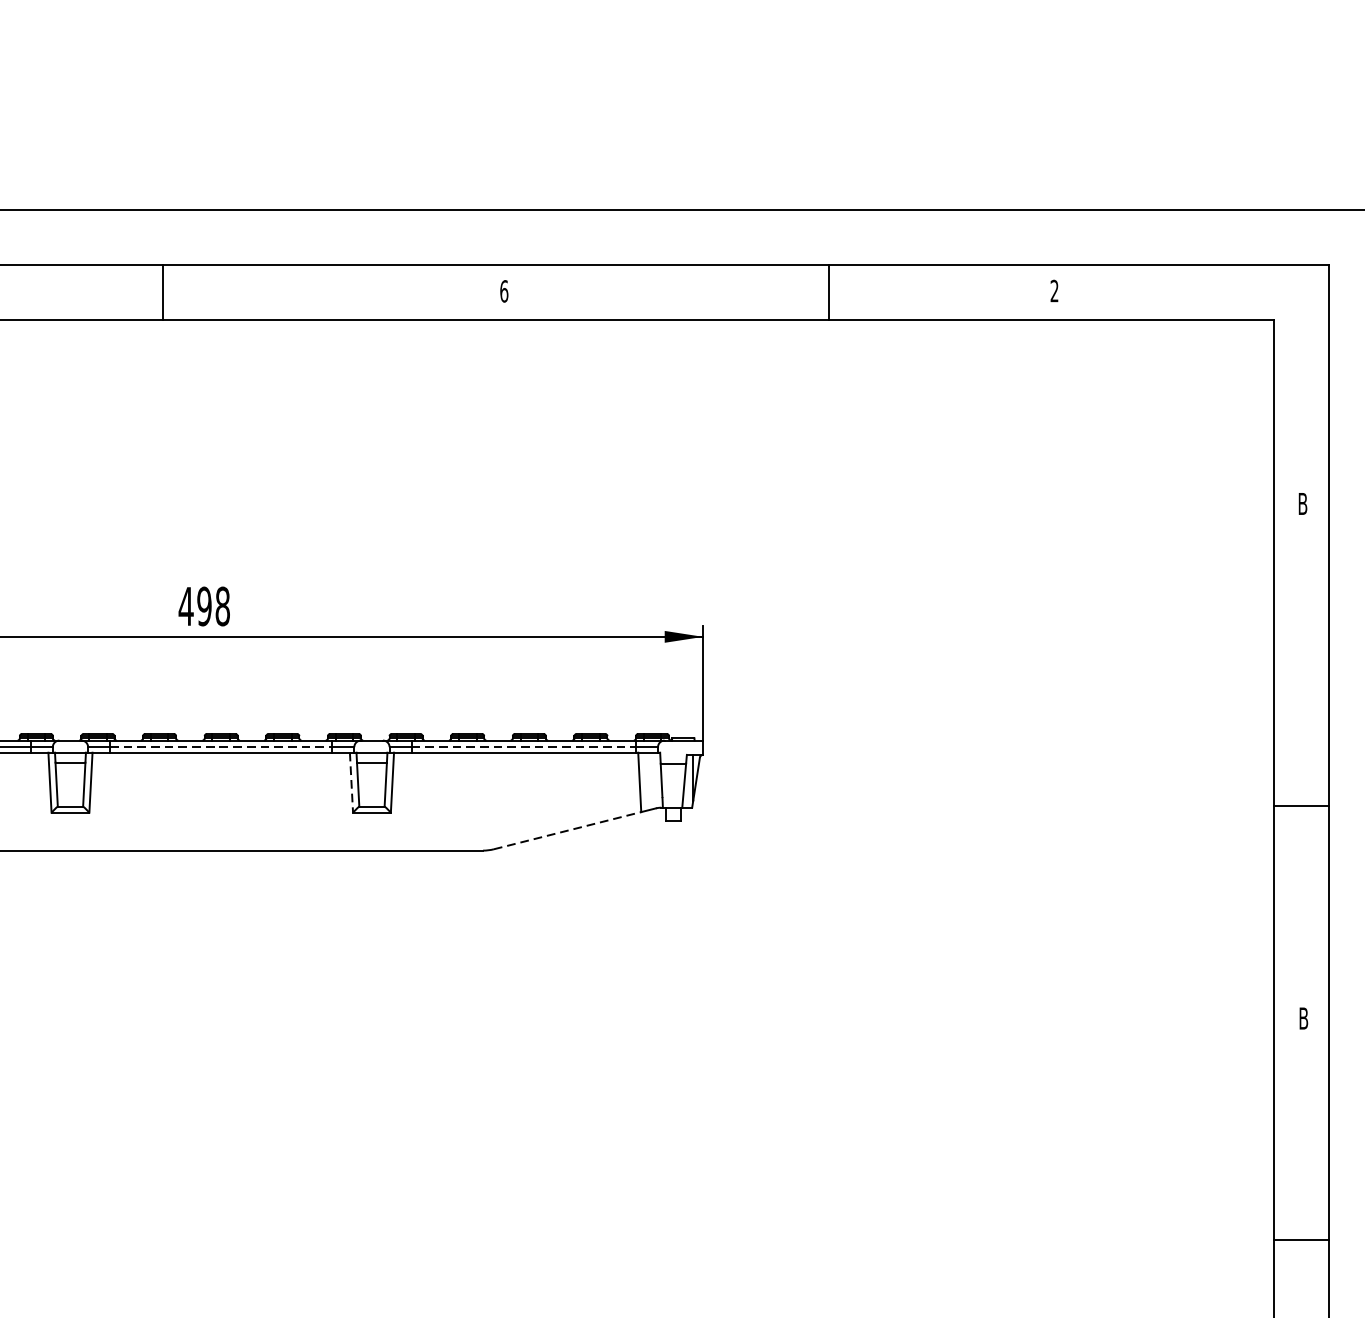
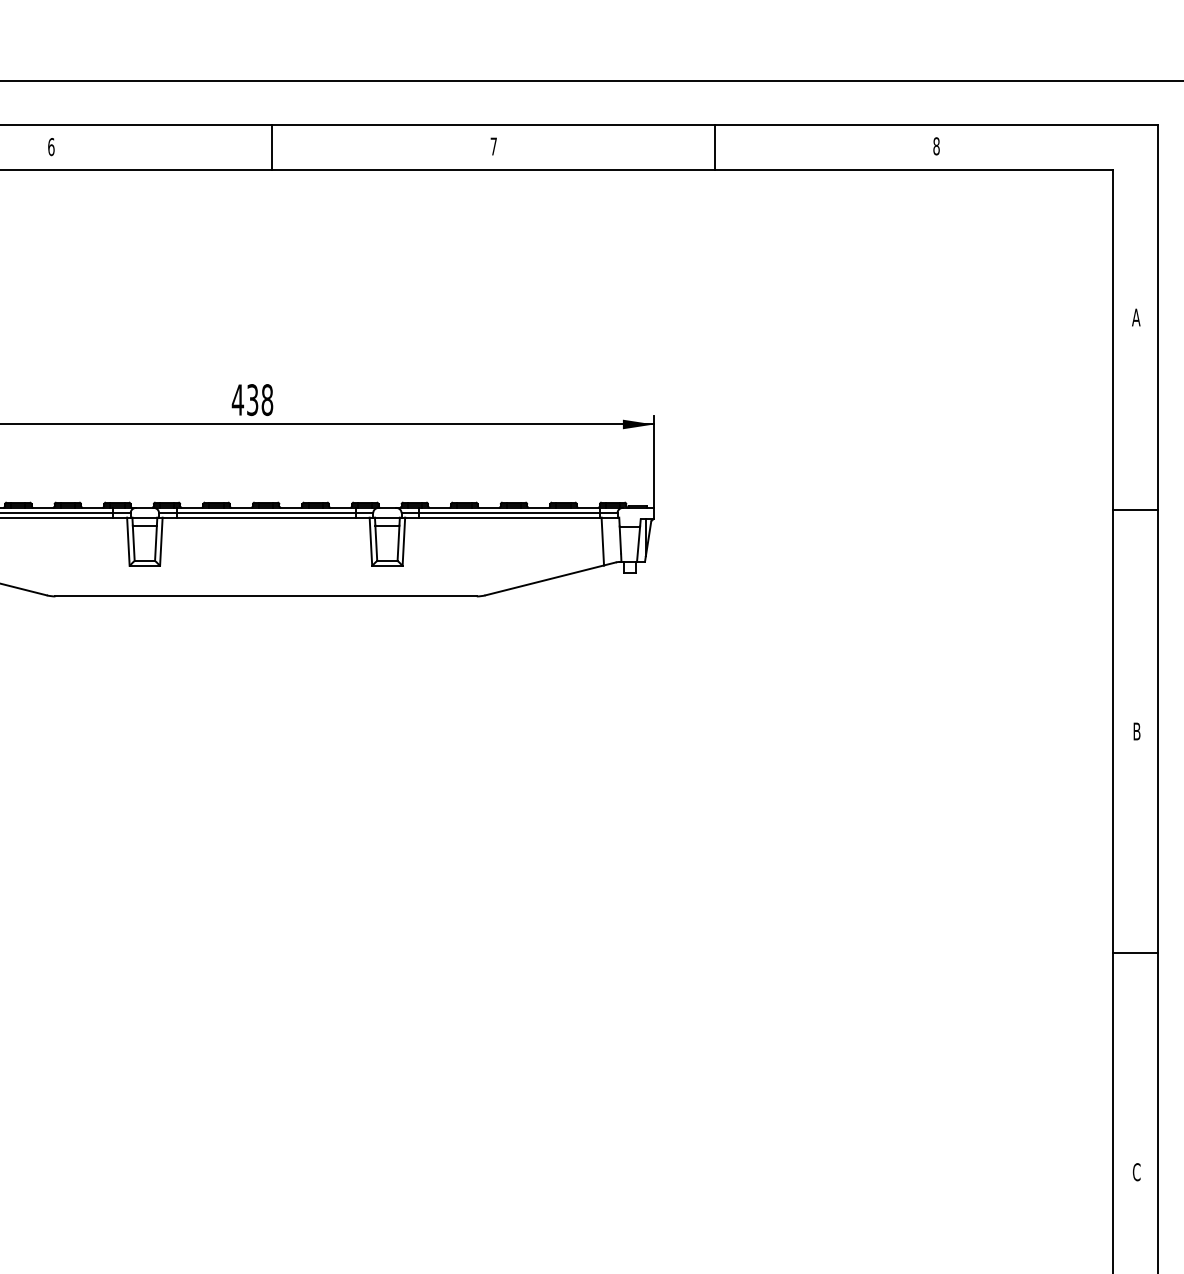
text: (503, 291) -> (493, 146), 6 -> 7
text: (1054, 291) -> (936, 146), 2 -> 8
line: (163, 292) -> (272, 147), moved
line: (828, 292) -> (714, 147), moved
text: (1303, 503) -> (1136, 317), B -> A
text: (204, 605) -> (252, 399), 498 -> 438
line: (221, 747) -> (266, 513), dashed -> solid
line: (524, 747) -> (510, 513), dashed -> solid
line: (350, 783) -> (370, 542), dashed -> solid
line: (1301, 805) -> (1135, 510), moved
line: (568, 830) -> (545, 580), dashed -> solid
line: (1301, 1239) -> (1135, 952), moved

